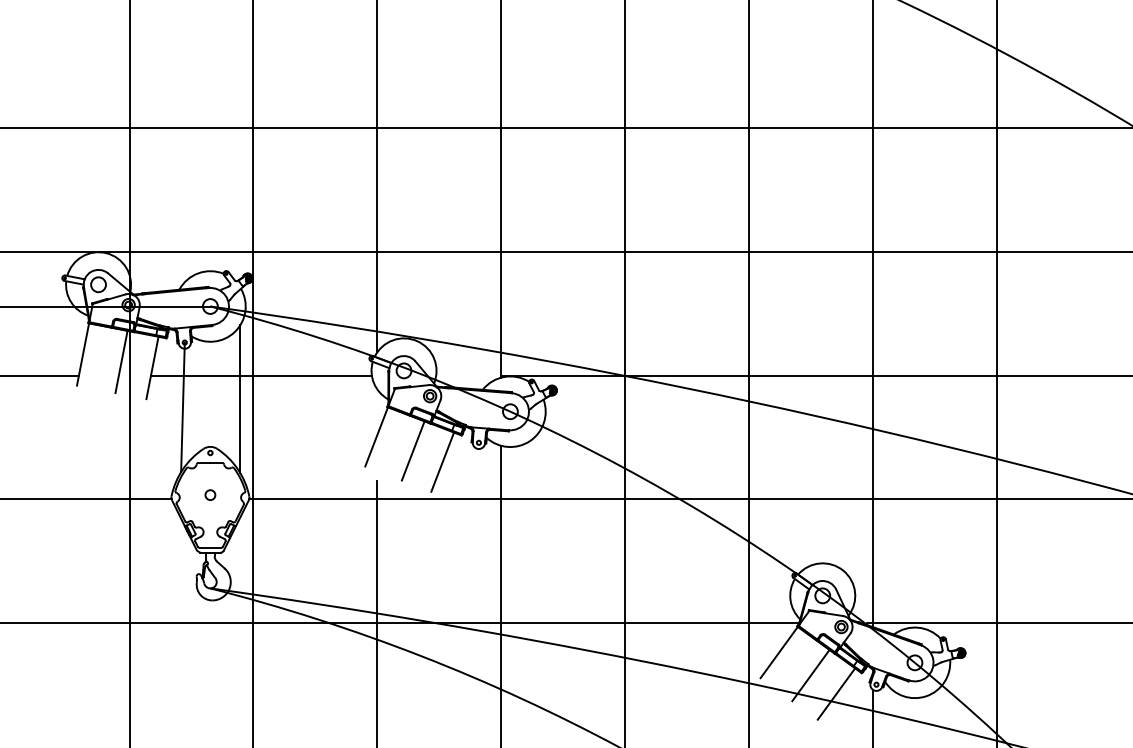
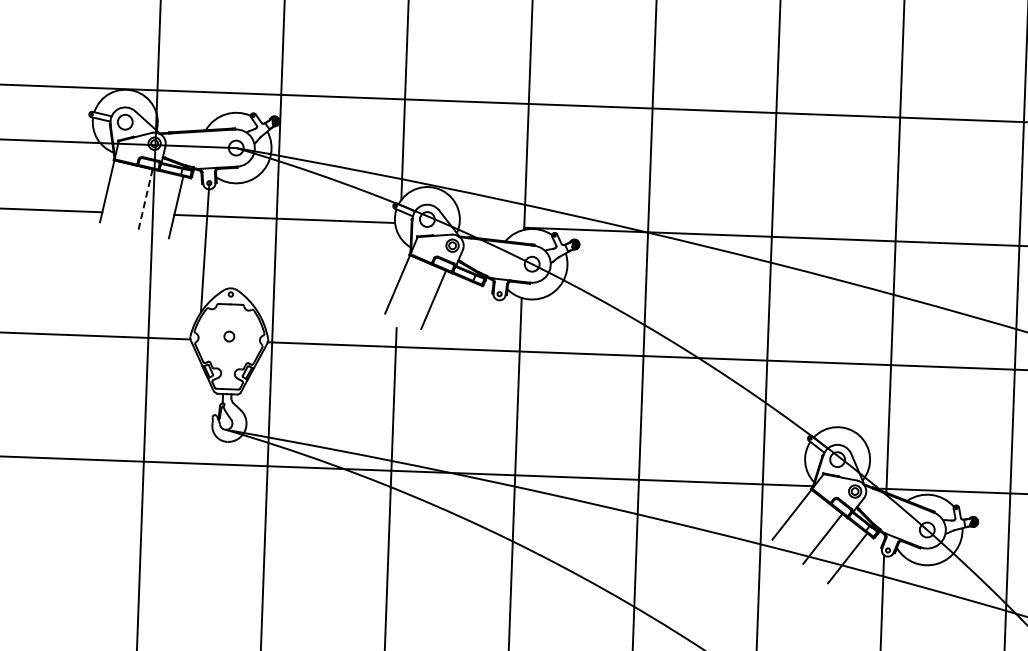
line: (121, 361) -> (145, 199), solid -> dashed
line: (240, 399) -> (262, 242), removed
line: (442, 461) -> (462, 311), removed

